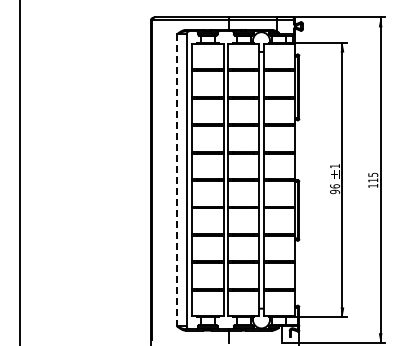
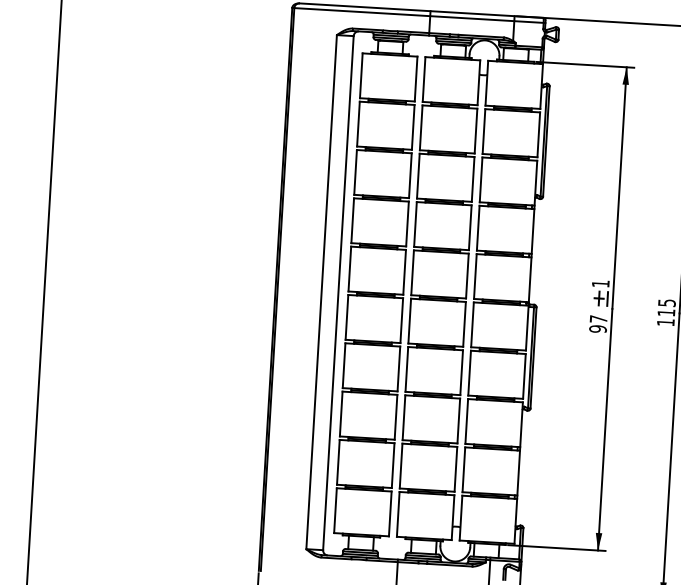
line: (177, 180) -> (322, 292), dashed -> solid
text: (335, 186) -> (599, 319), 96 -> 97

